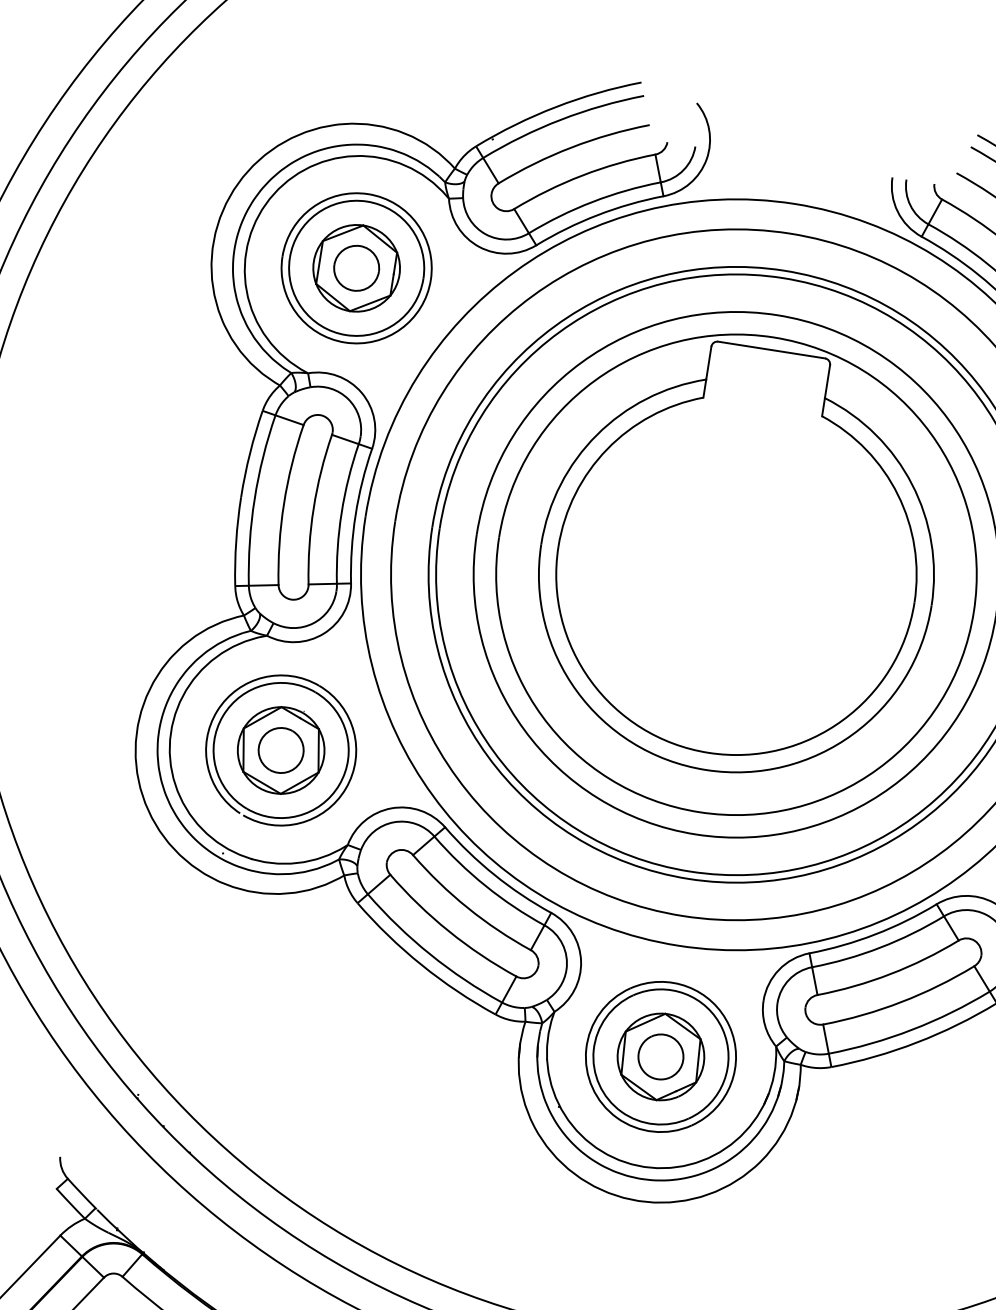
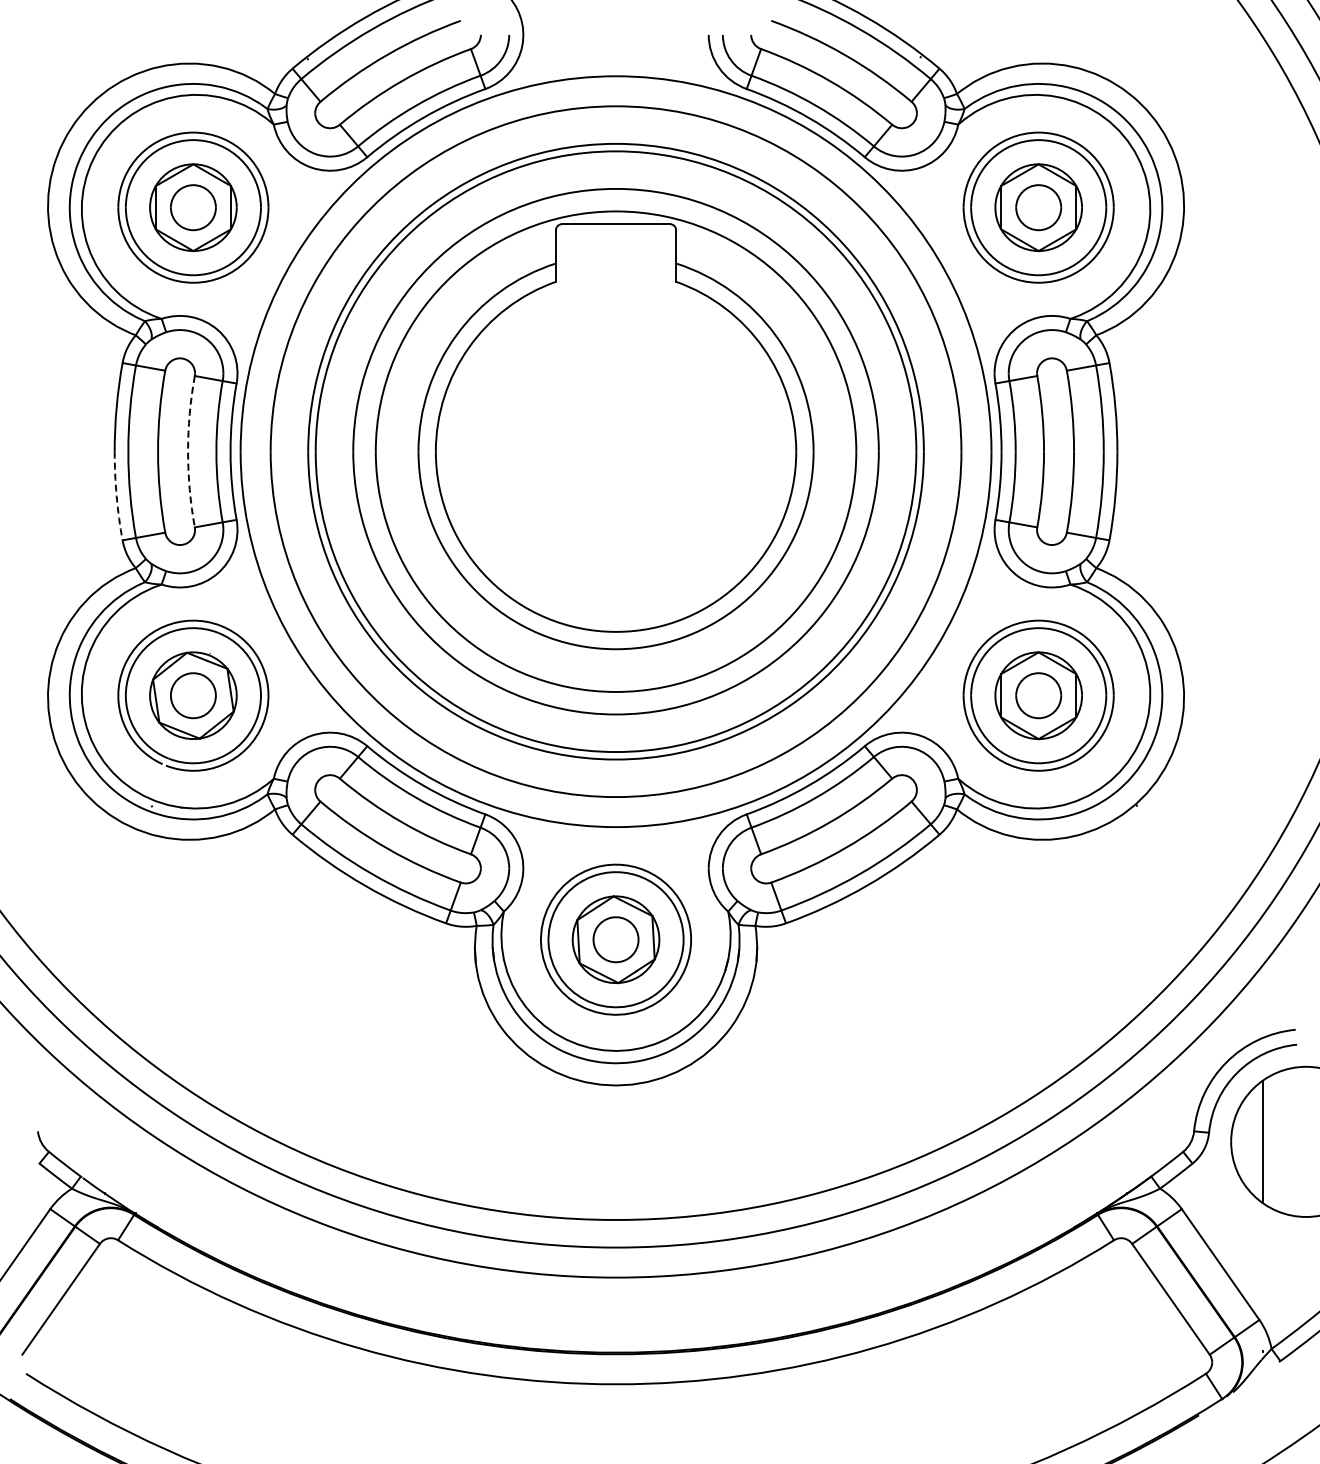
arc: (314, 508) -> (188, 451), solid -> dashed
arc: (236, 541) -> (116, 496), solid -> dashed

